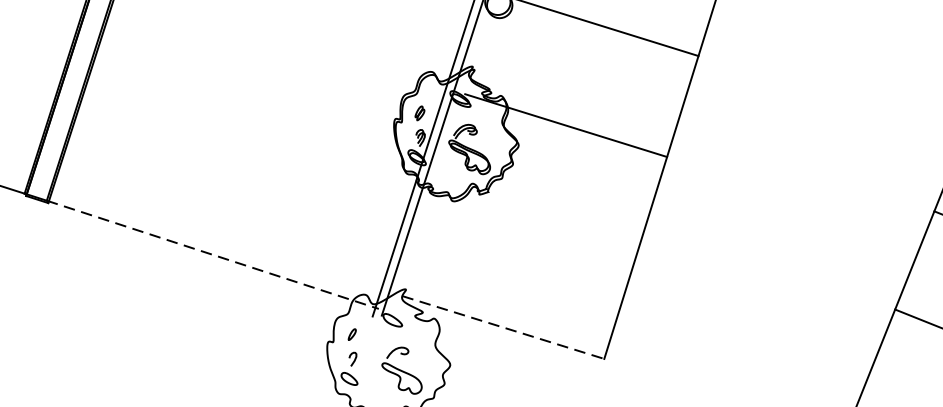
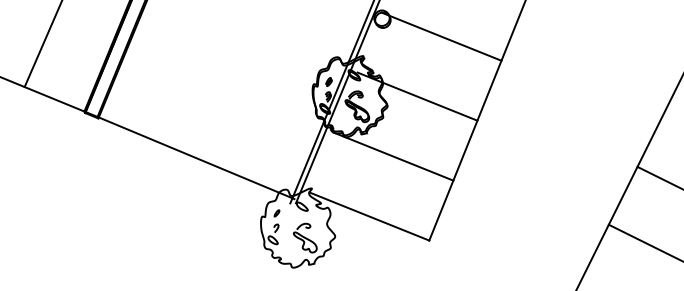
line: (534, 226) -> (393, 156), added
line: (213, 255) -> (196, 158), dashed -> solid
line: (503, 327) -> (369, 216), dashed -> solid

